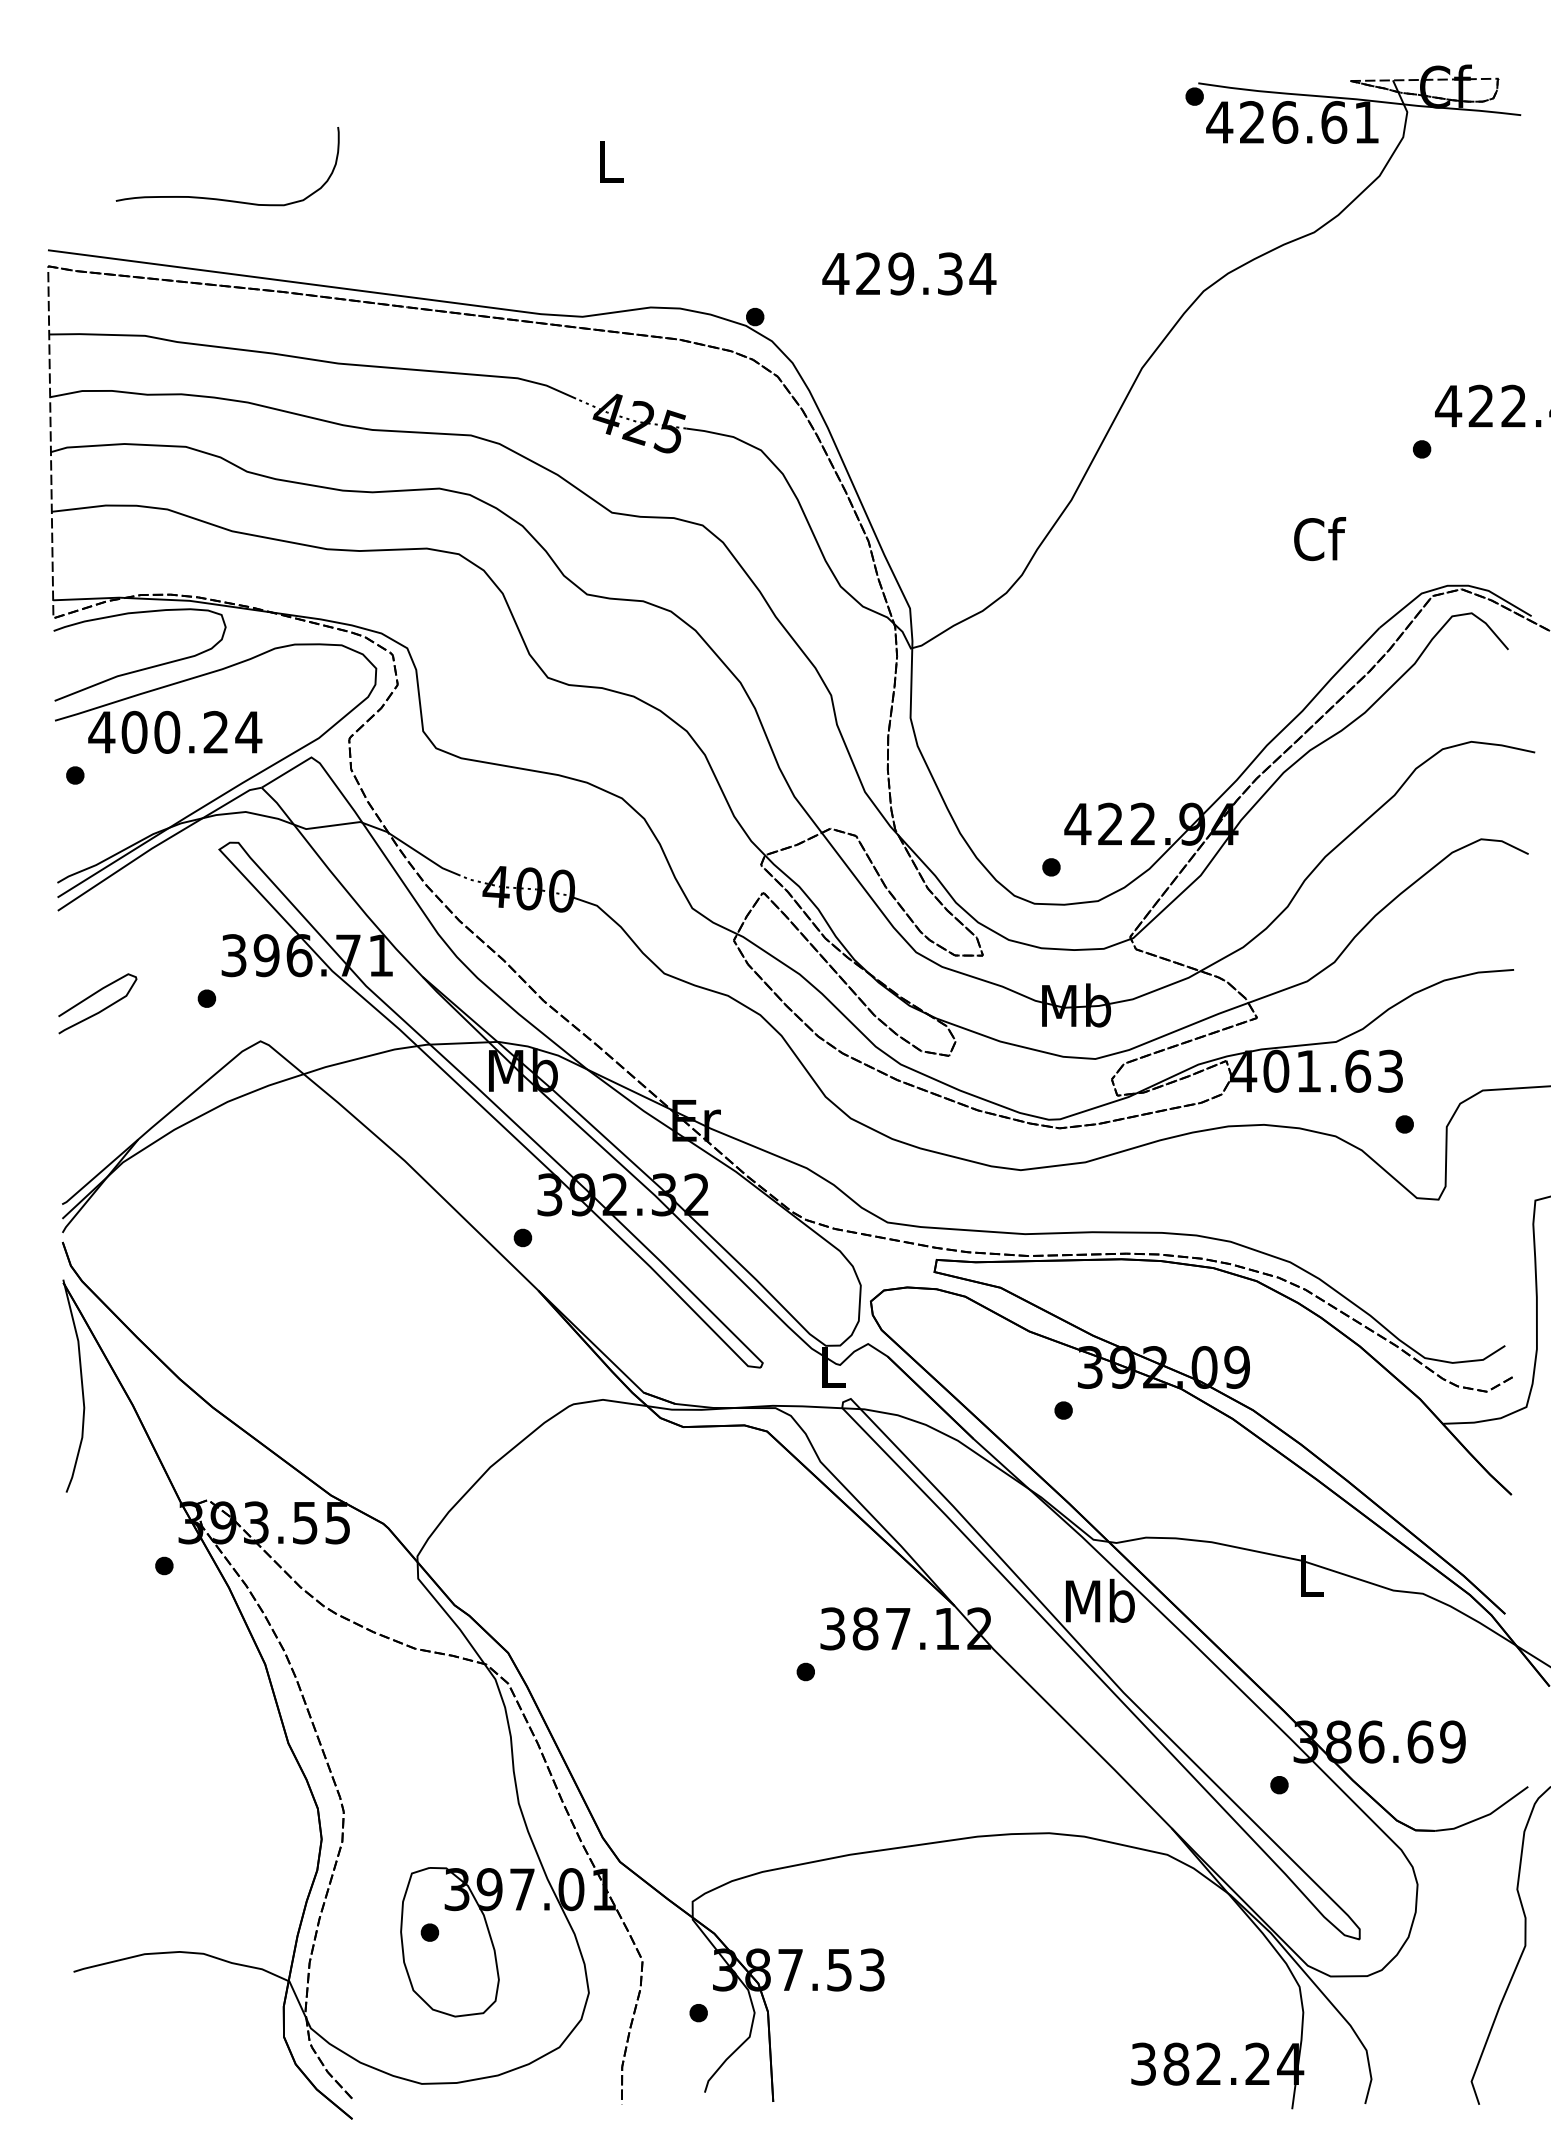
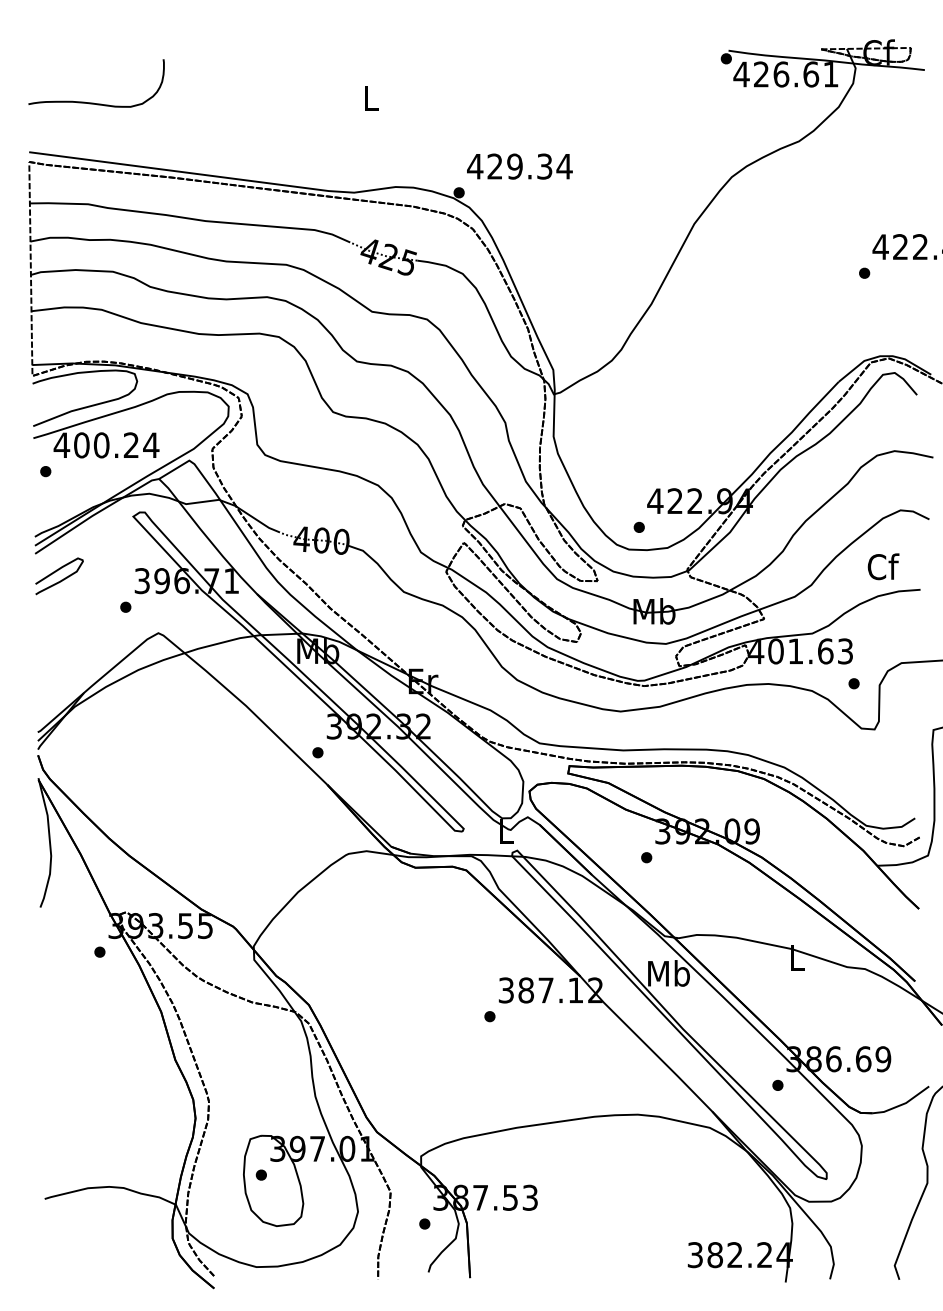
curve: (222, 198) -> (93, 102), moved
text: (908, 273) -> (519, 166), moved
text: (1319, 538) -> (883, 566), moved
curve: (101, 1008) -> (61, 579), moved

